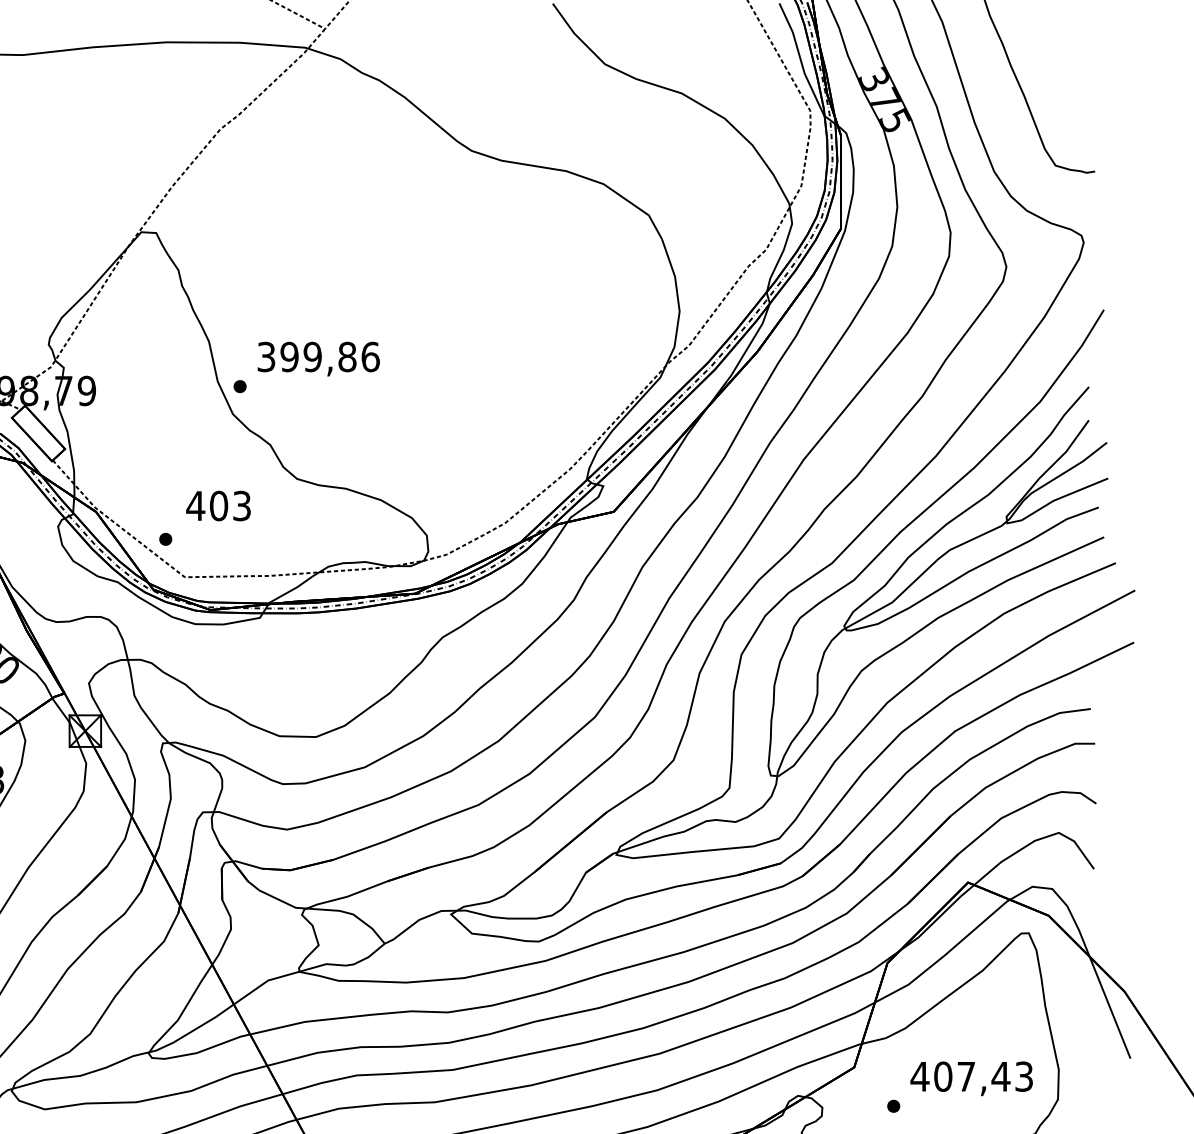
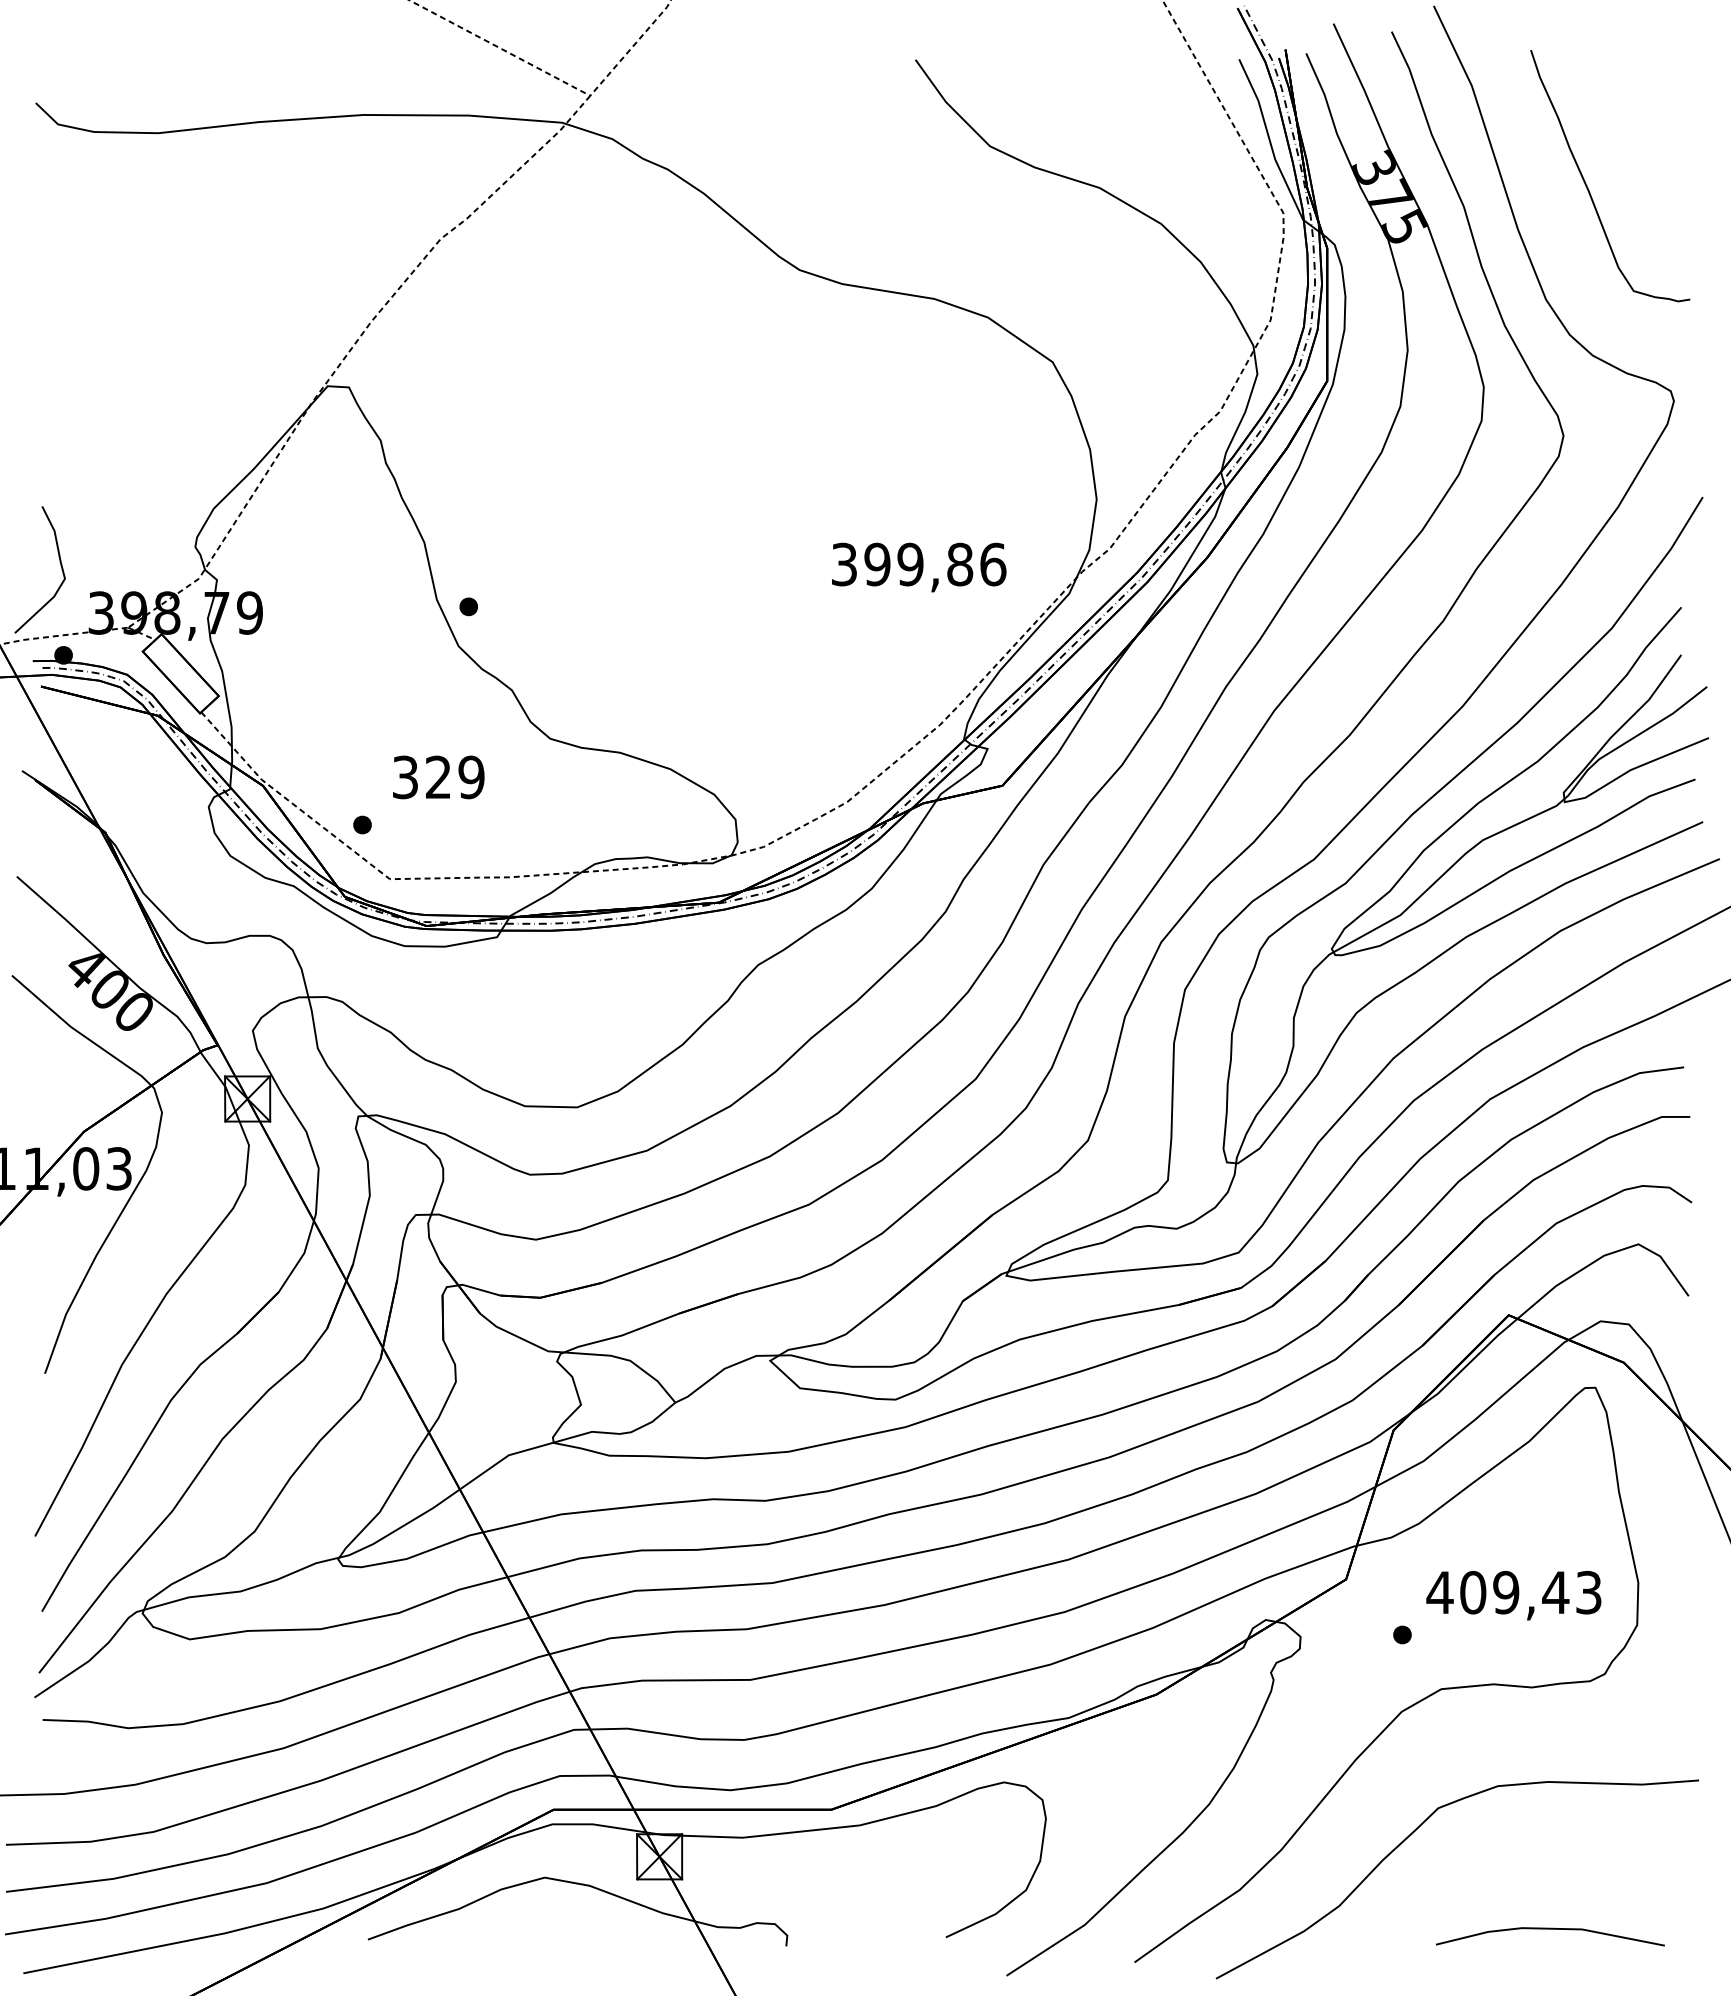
text: (319, 359) -> (919, 567), moved
text: (218, 506) -> (437, 777), 403 -> 329
text: (966, 1076) -> (1506, 1592), 407,43 -> 409,43

